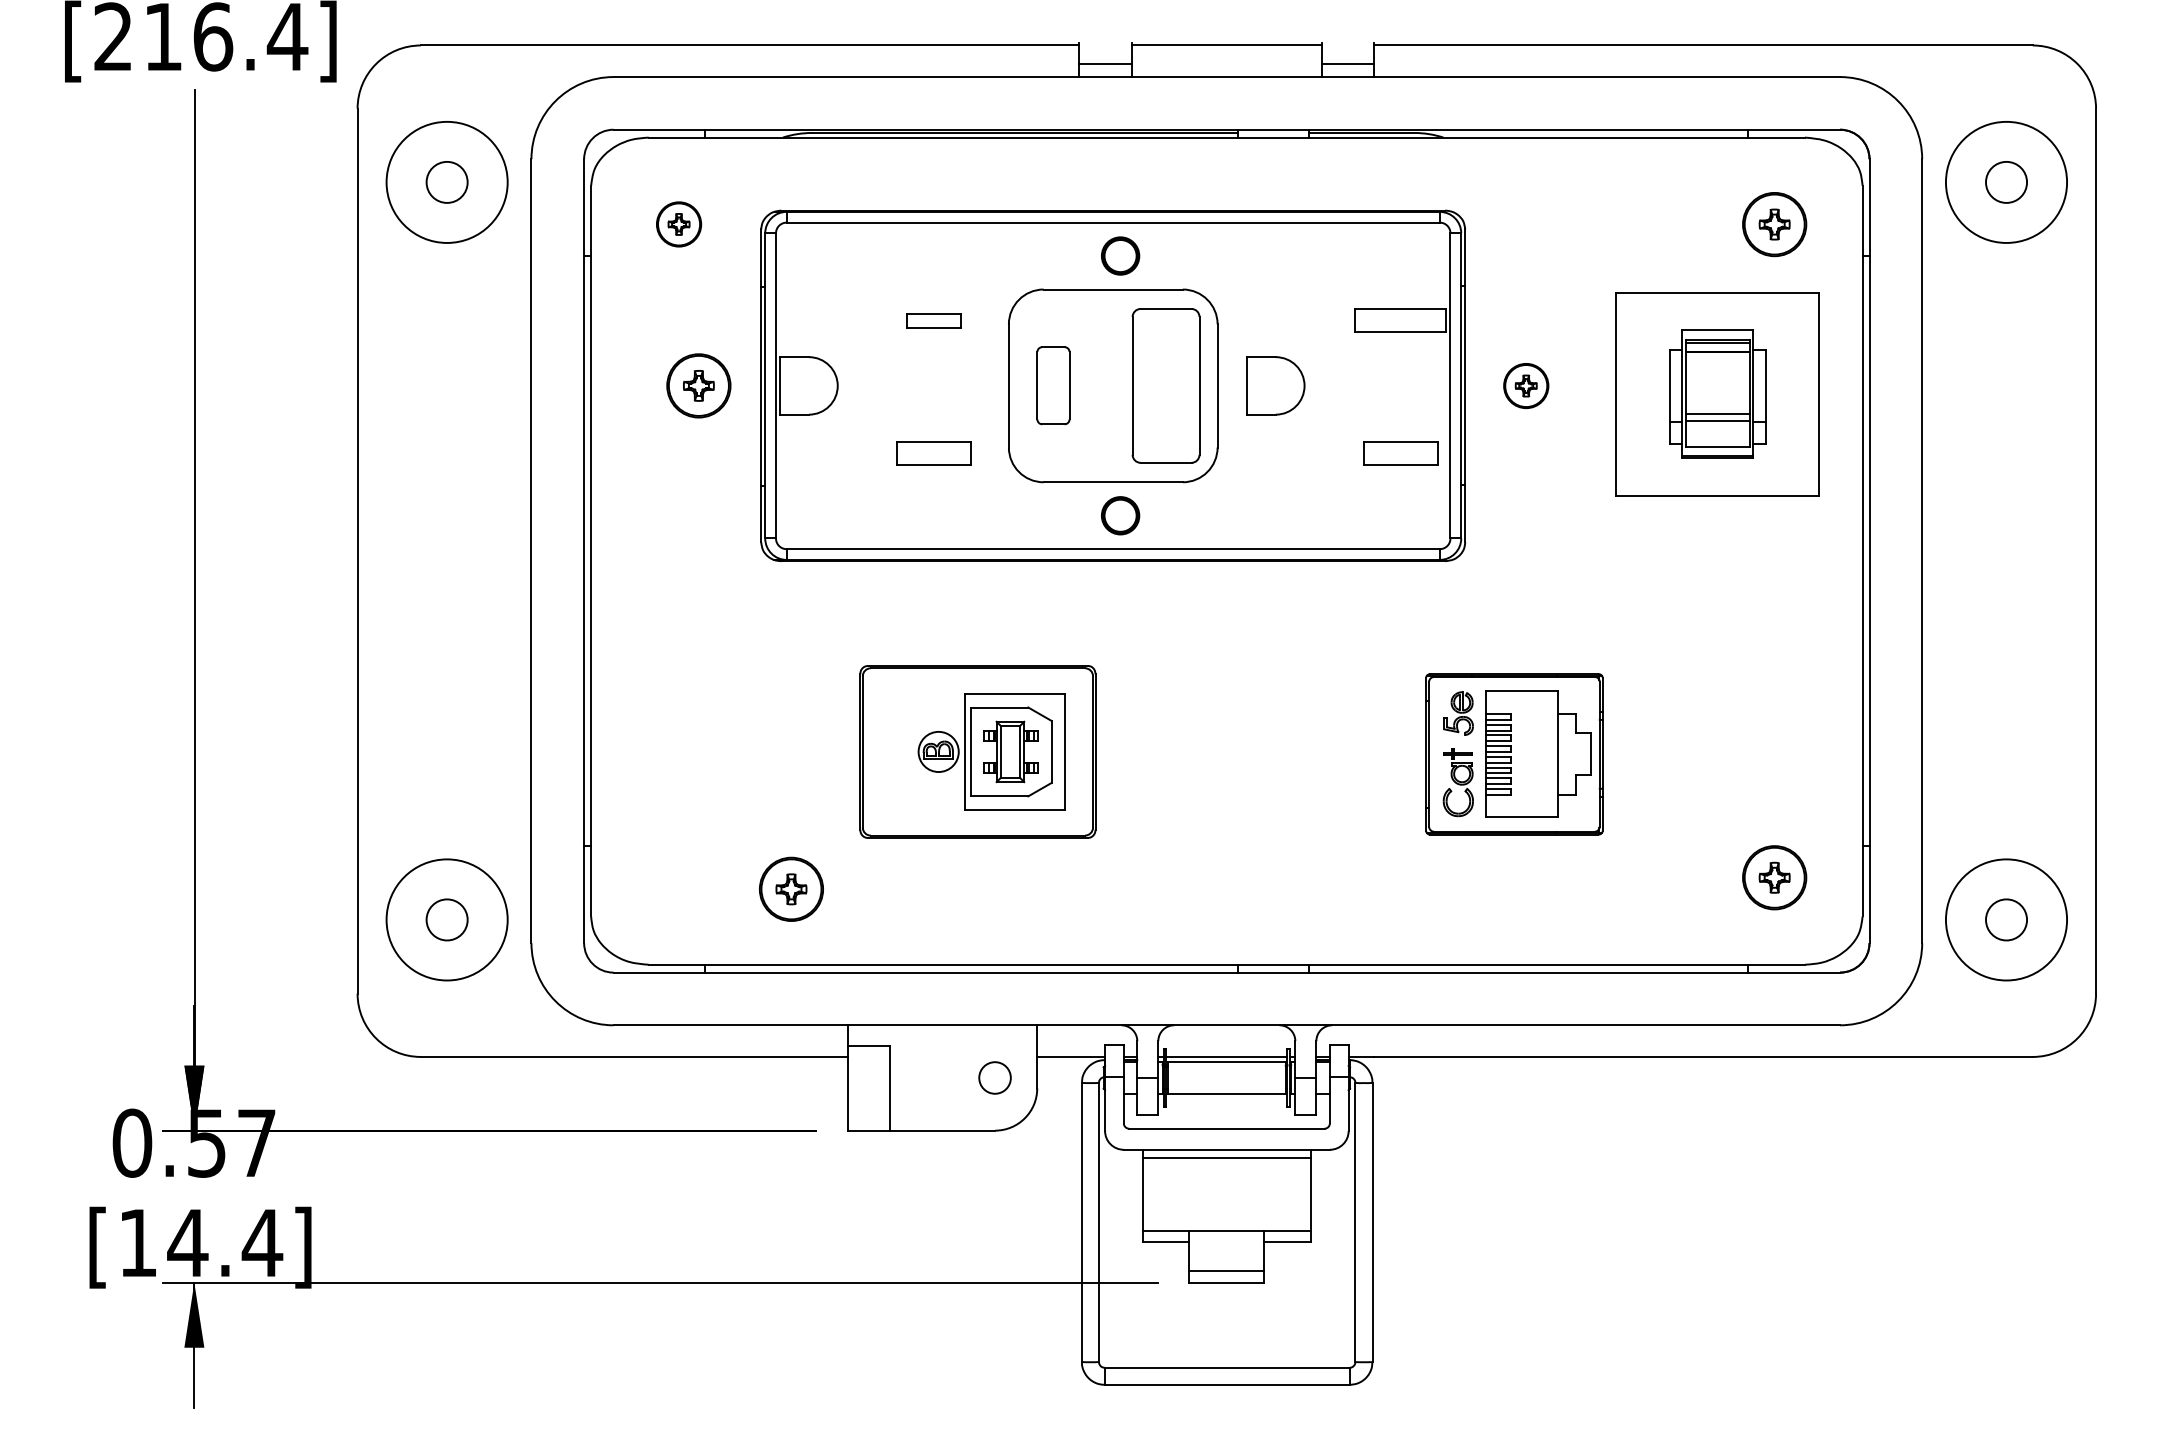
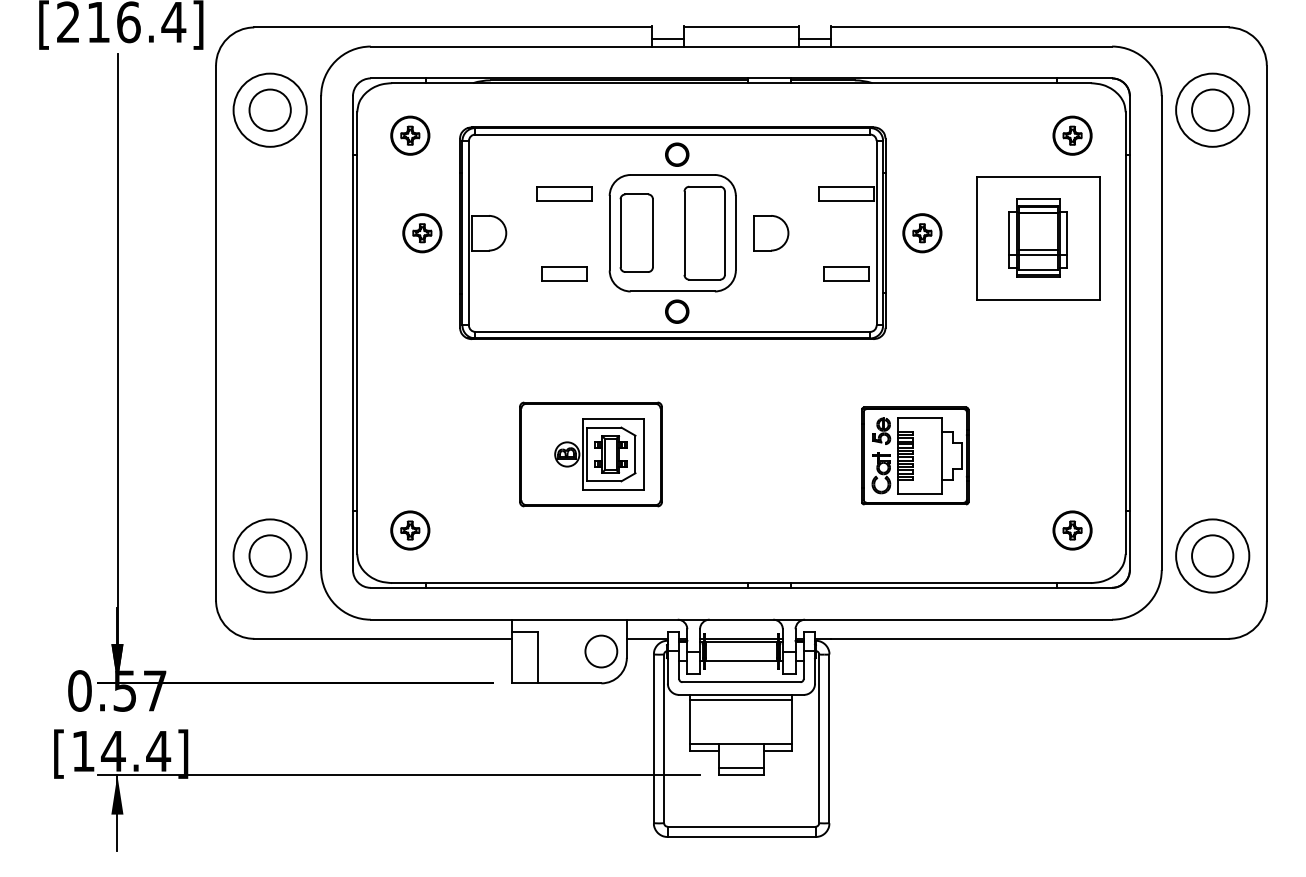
circle: (445, 181) -> (269, 109), size x1.67
circle: (2006, 181) -> (1212, 109), size x1.67
part: (679, 224) -> (410, 135), size x1.43
part: (934, 320) -> (564, 193), size x1.67
part: (1053, 384) -> (636, 232), size x1.67
part: (1526, 386) -> (922, 233), size x1.43
part: (791, 889) -> (410, 530), moved
circle: (445, 919) -> (269, 555), size x1.67
circle: (2006, 919) -> (1212, 555), size x1.67
circle: (995, 1077) -> (601, 651), size x1.67

